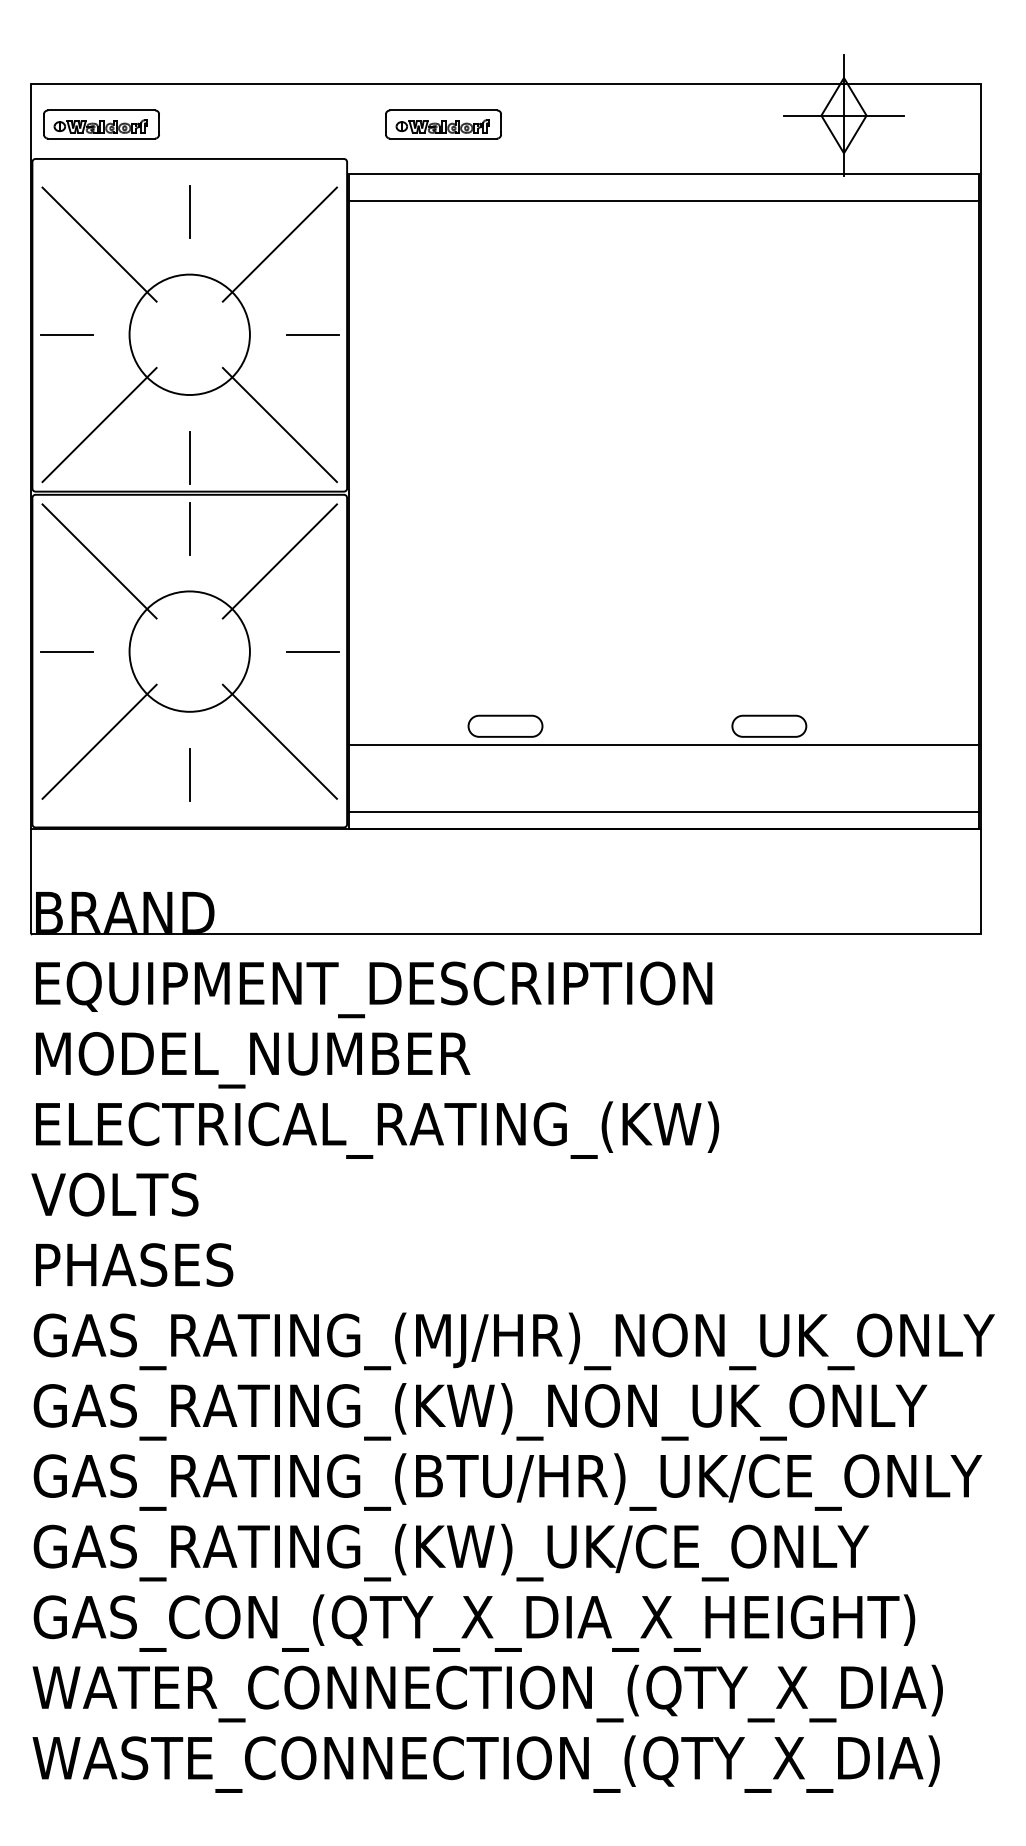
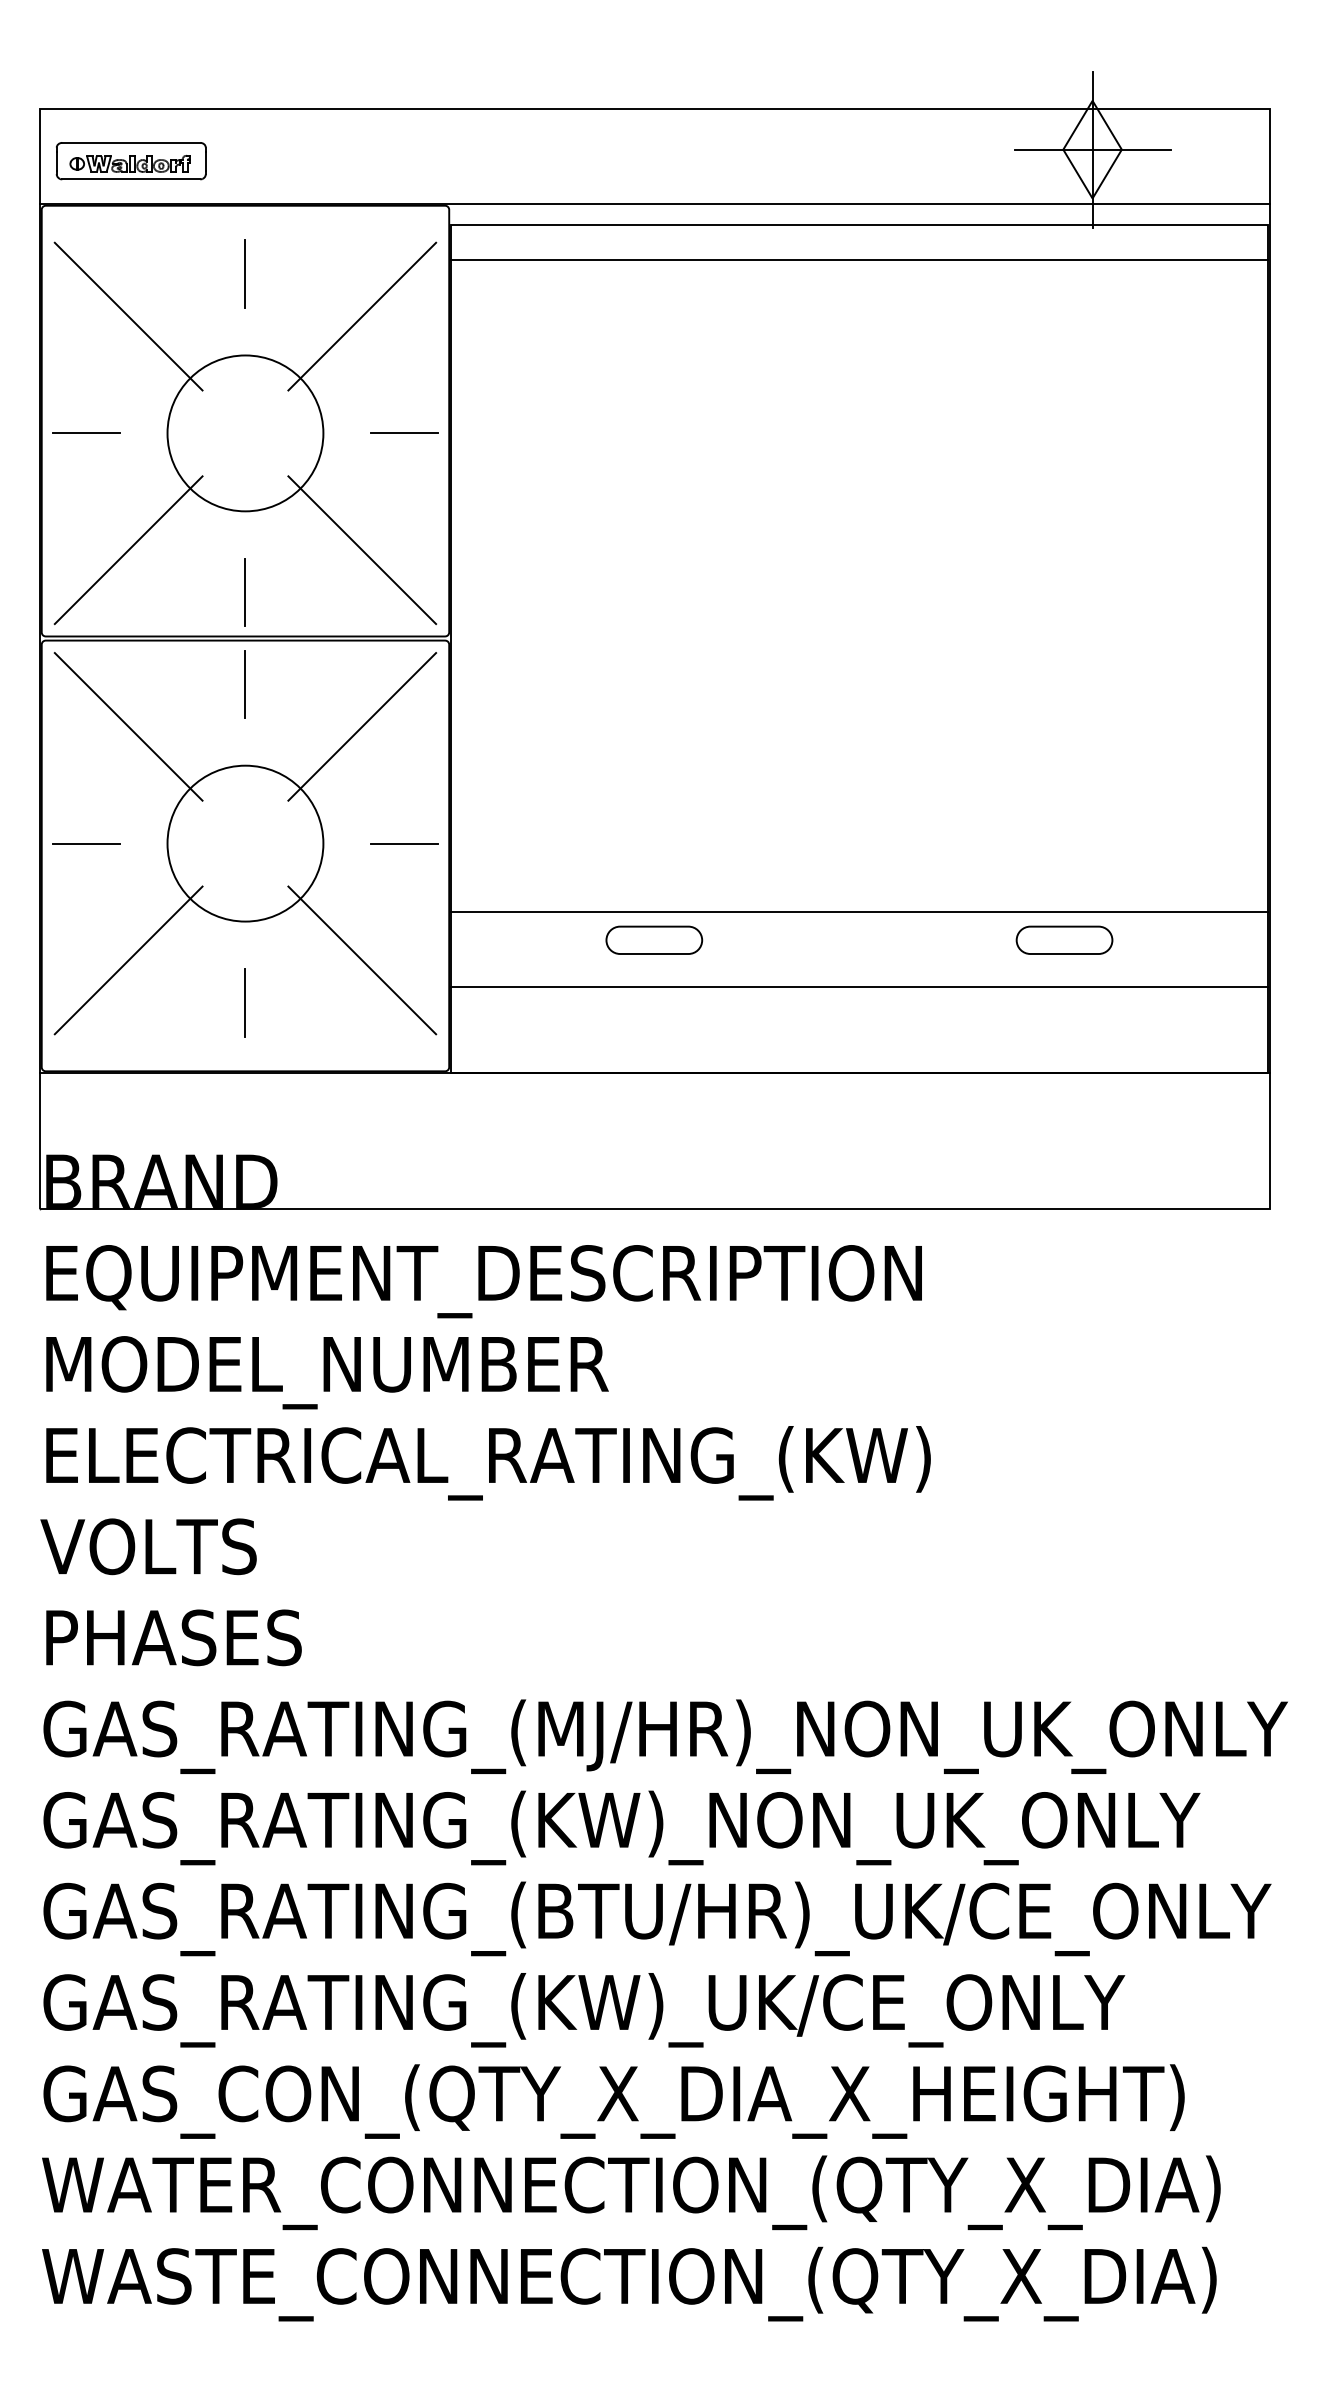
part: (443, 124) -> (574, 161), removed
line: (505, 157) -> (654, 203), added
part: (769, 725) -> (1064, 939), moved
line: (663, 745) -> (858, 912), moved
line: (663, 812) -> (858, 987), moved

